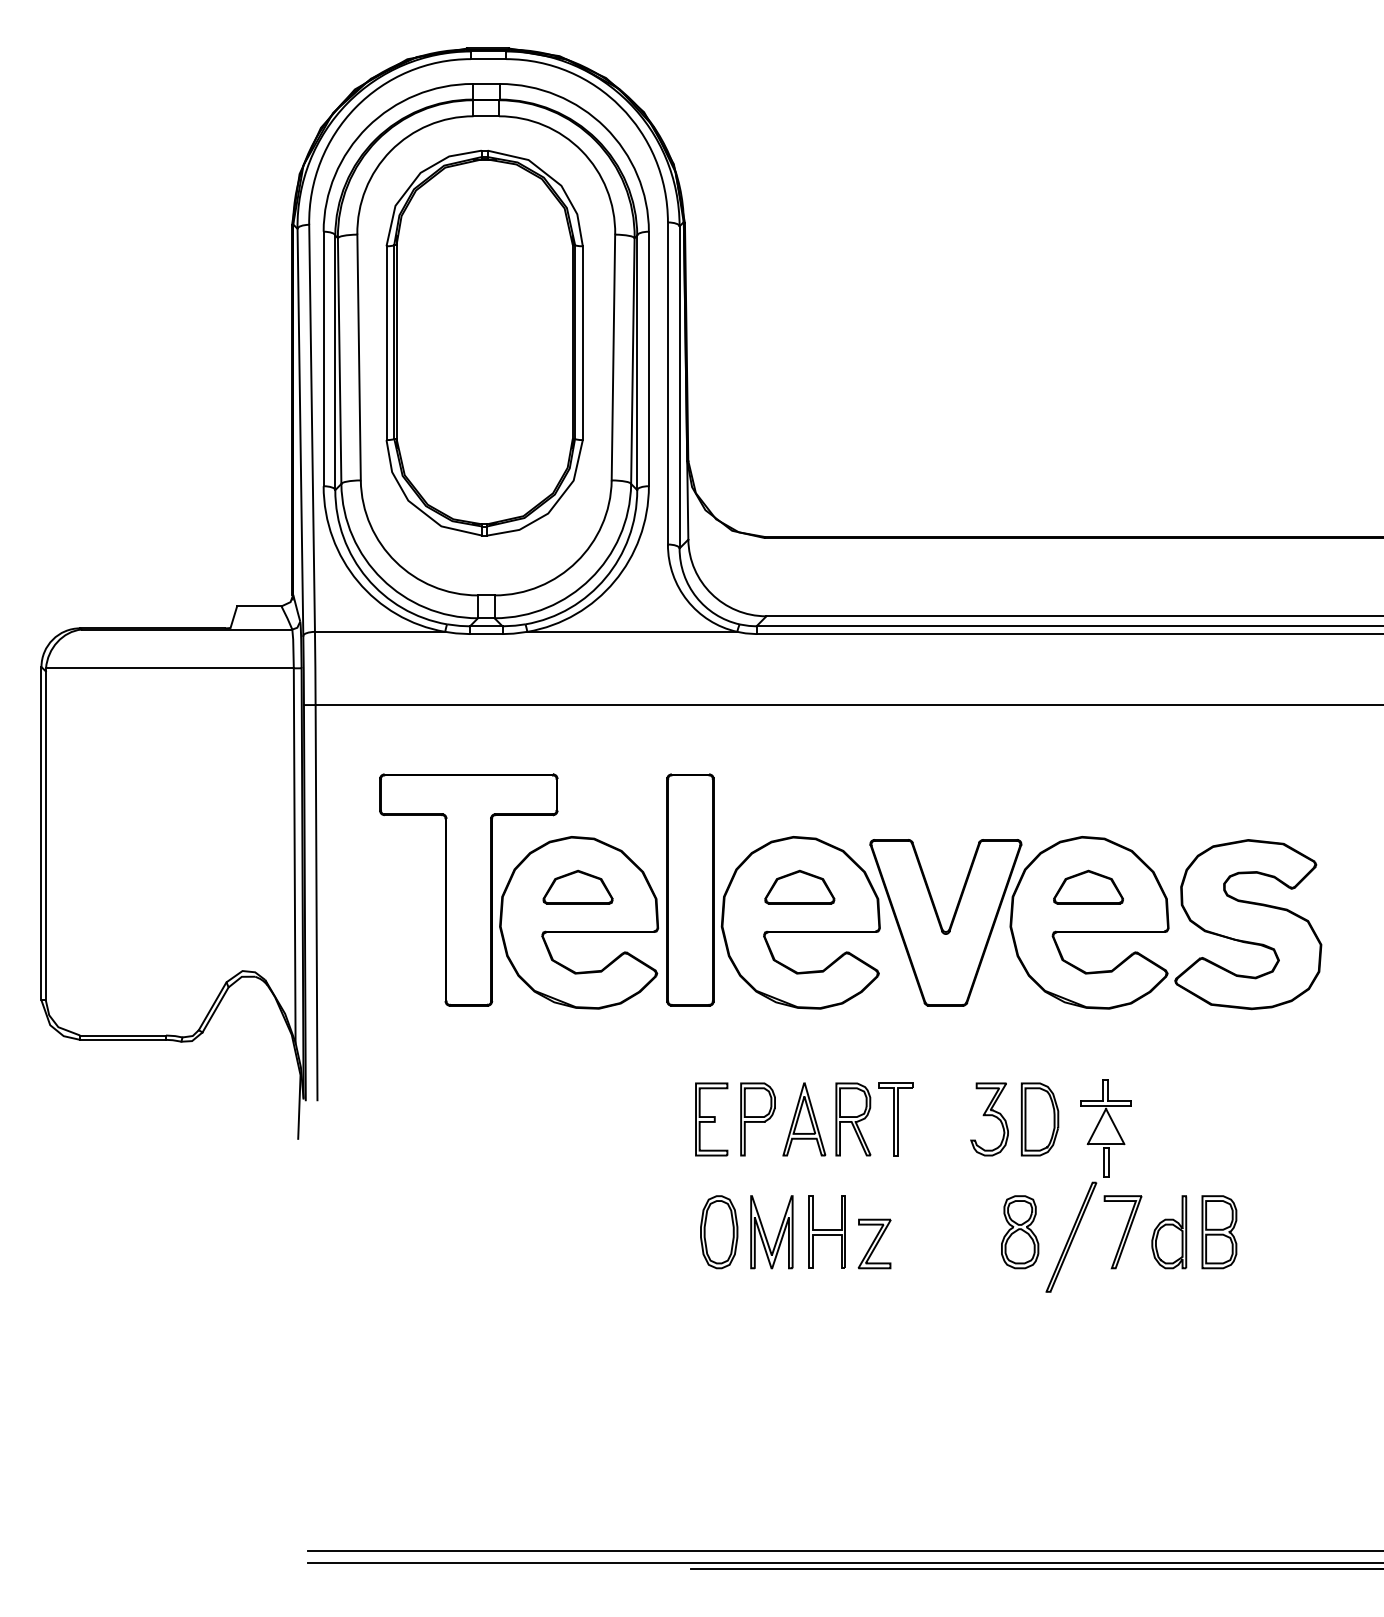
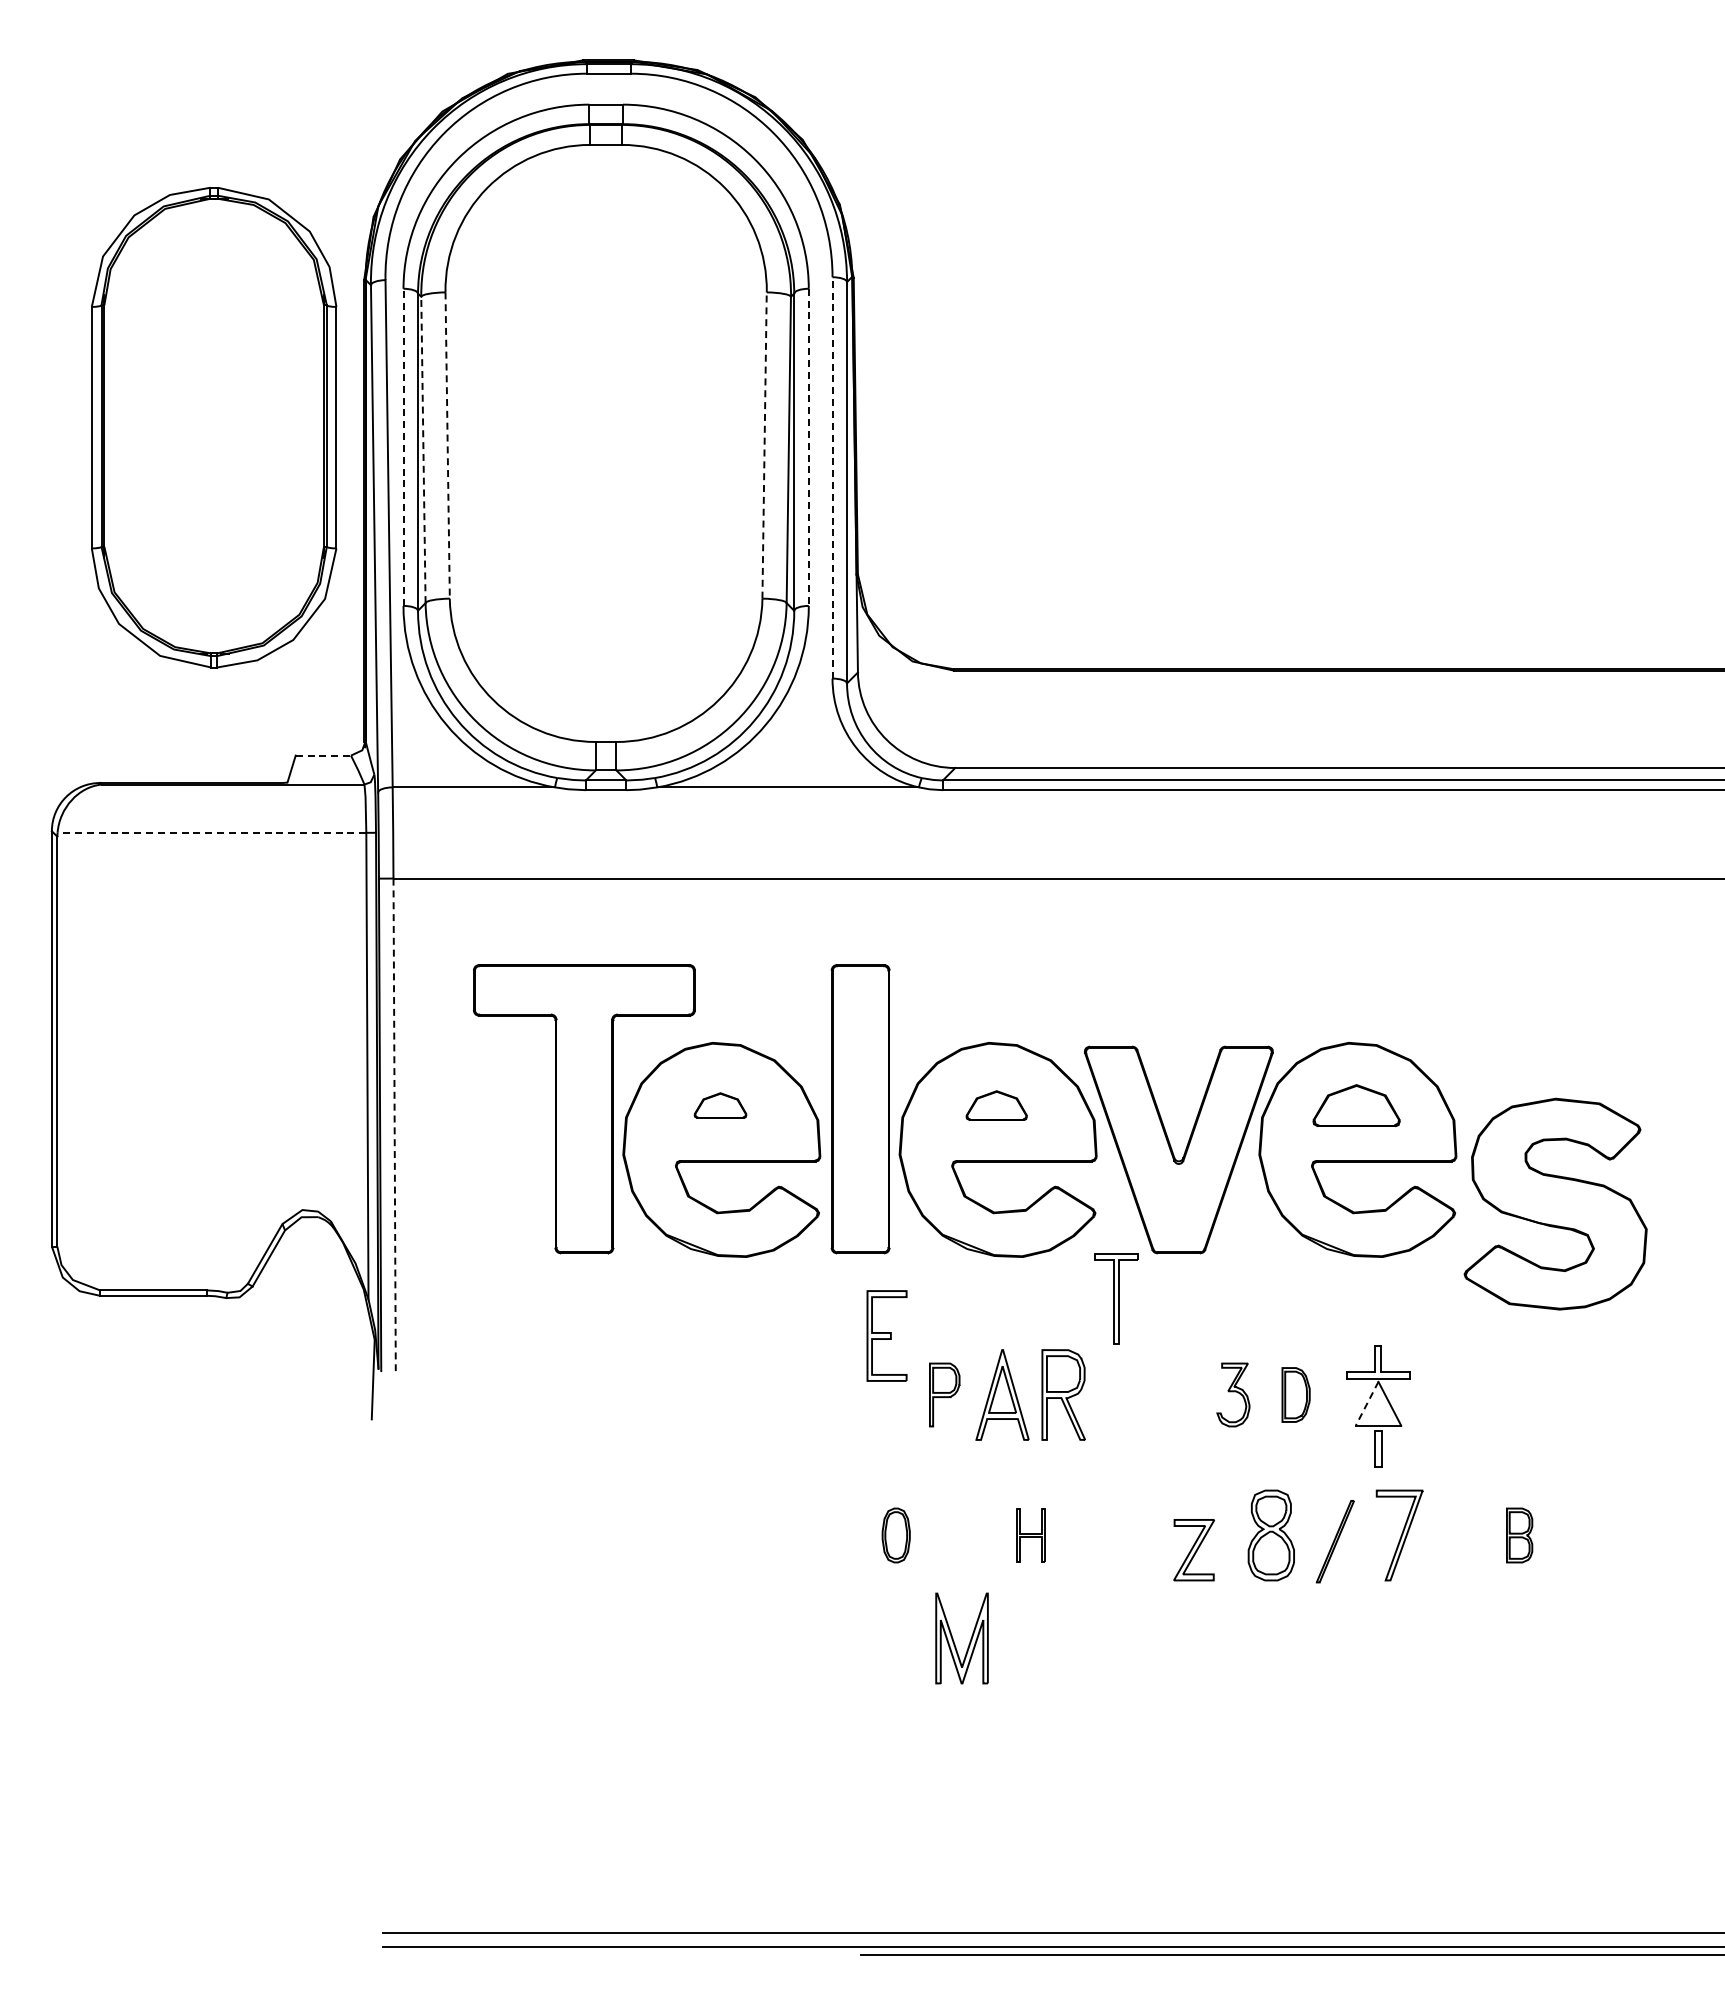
part: (484, 343) -> (214, 427), moved
line: (613, 357) -> (764, 445), solid -> dashed
line: (358, 358) -> (447, 446), solid -> dashed
line: (323, 359) -> (403, 447), solid -> dashed
line: (648, 359) -> (808, 447), solid -> dashed
line: (339, 360) -> (423, 449), solid -> dashed
line: (667, 383) -> (832, 477), solid -> dashed
line: (259, 606) -> (323, 755), solid -> dashed
line: (169, 668) -> (211, 832), solid -> dashed
part: (578, 887) -> (720, 1105), size x0.6
part: (799, 887) -> (996, 1105), size x0.7
line: (316, 903) -> (394, 1125), solid -> dashed
part: (1248, 924) -> (1555, 1203), moved
part: (711, 1119) -> (886, 1335), moved
part: (757, 1119) -> (944, 1394), size x0.7
part: (895, 1119) -> (1116, 1298), moved
part: (989, 1119) -> (1233, 1394), size x0.7
part: (1039, 1119) -> (1295, 1394), size x0.6
line: (1097, 1126) -> (1367, 1403), solid -> dashed
part: (718, 1232) -> (895, 1535), size x0.6
part: (826, 1232) -> (1030, 1535), size x0.6
part: (1169, 1232) -> (1457, 1535), removed
part: (1219, 1232) -> (1519, 1535), size x0.6
part: (765, 1234) -> (954, 1641), moved
part: (1071, 1237) -> (1335, 1541), size x0.6
part: (874, 1244) -> (1193, 1550), moved

